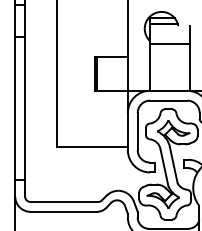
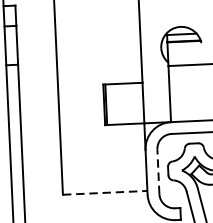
line: (137, 131) -> (158, 171), solid -> dashed
line: (93, 147) -> (106, 193), solid -> dashed

